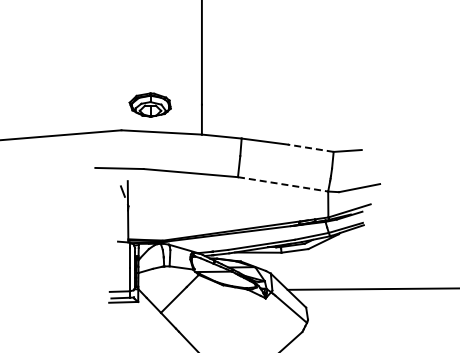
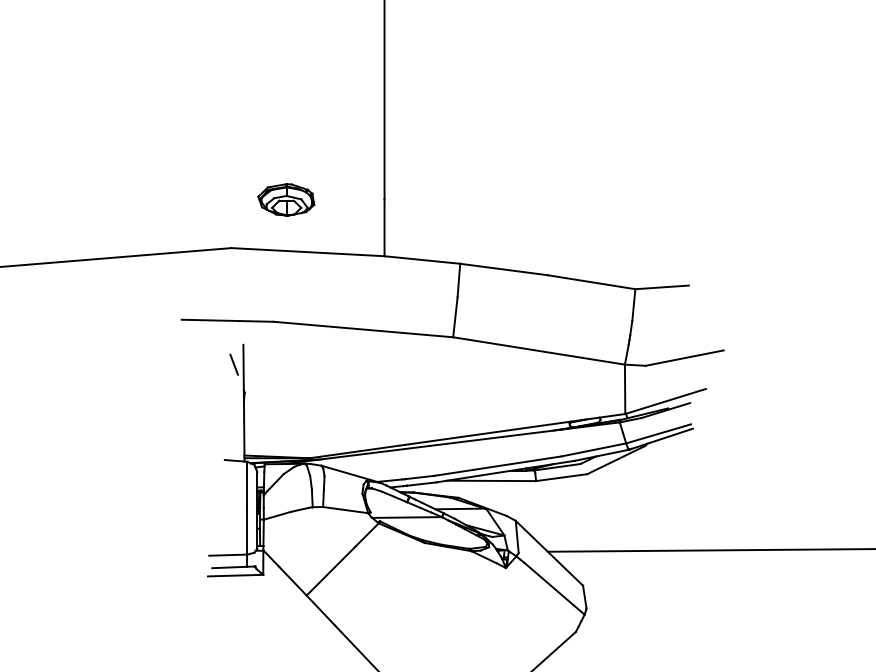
part: (150, 104) -> (286, 198), size x0.71
line: (310, 148) -> (591, 282), dashed -> solid
line: (283, 184) -> (539, 351), dashed -> solid

